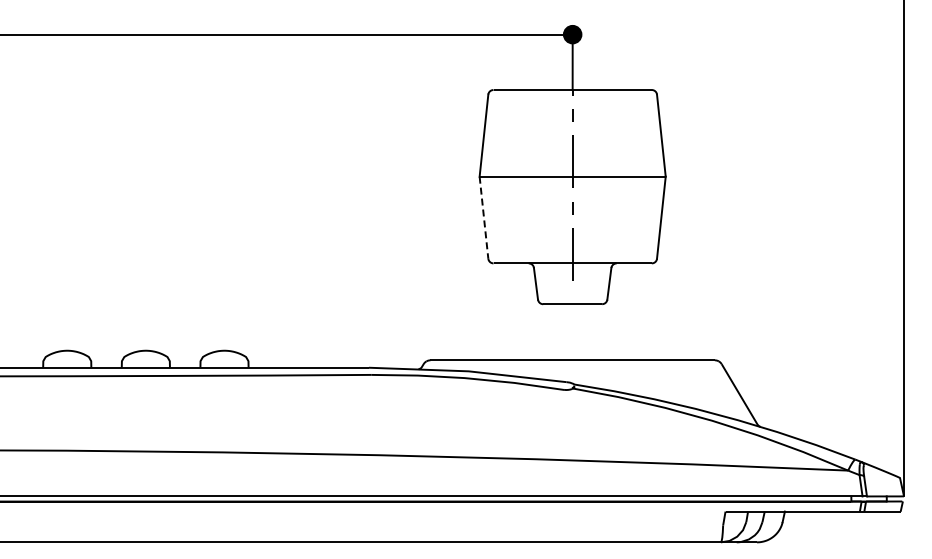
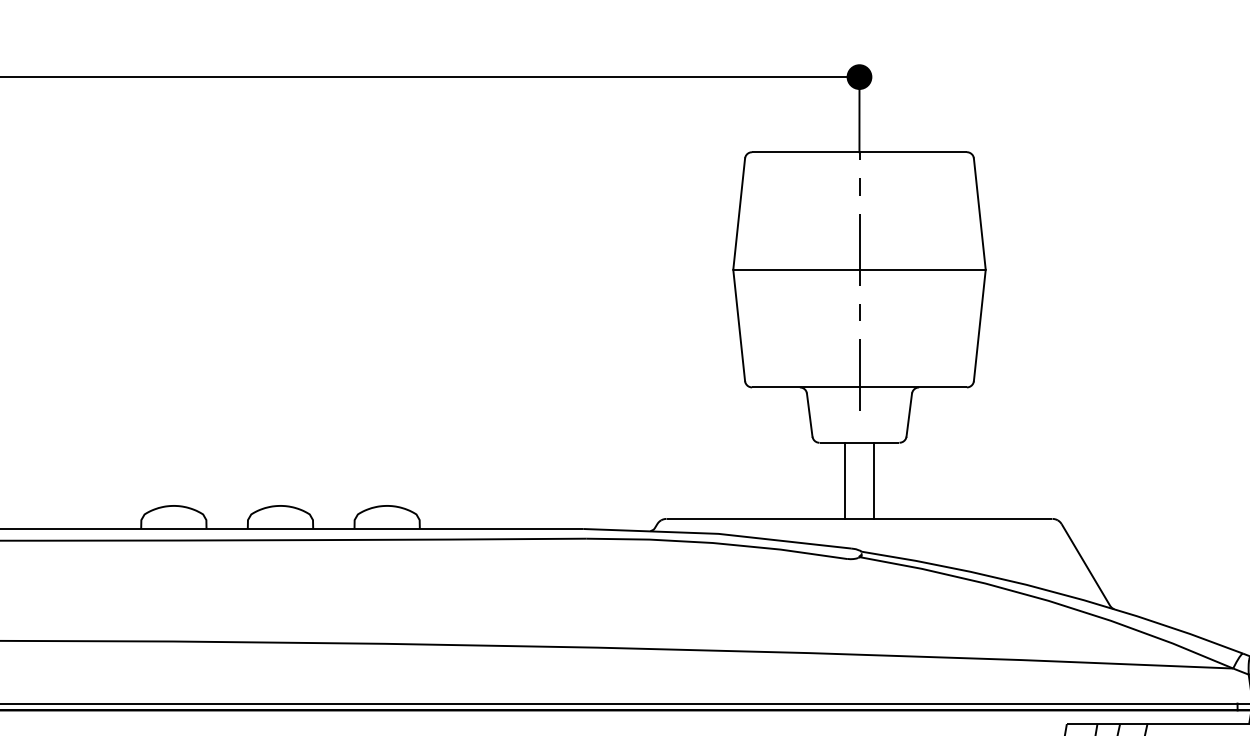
line: (484, 218) -> (739, 326), dashed -> solid
line: (562, 332) -> (845, 481), added
line: (583, 332) -> (874, 481), added

